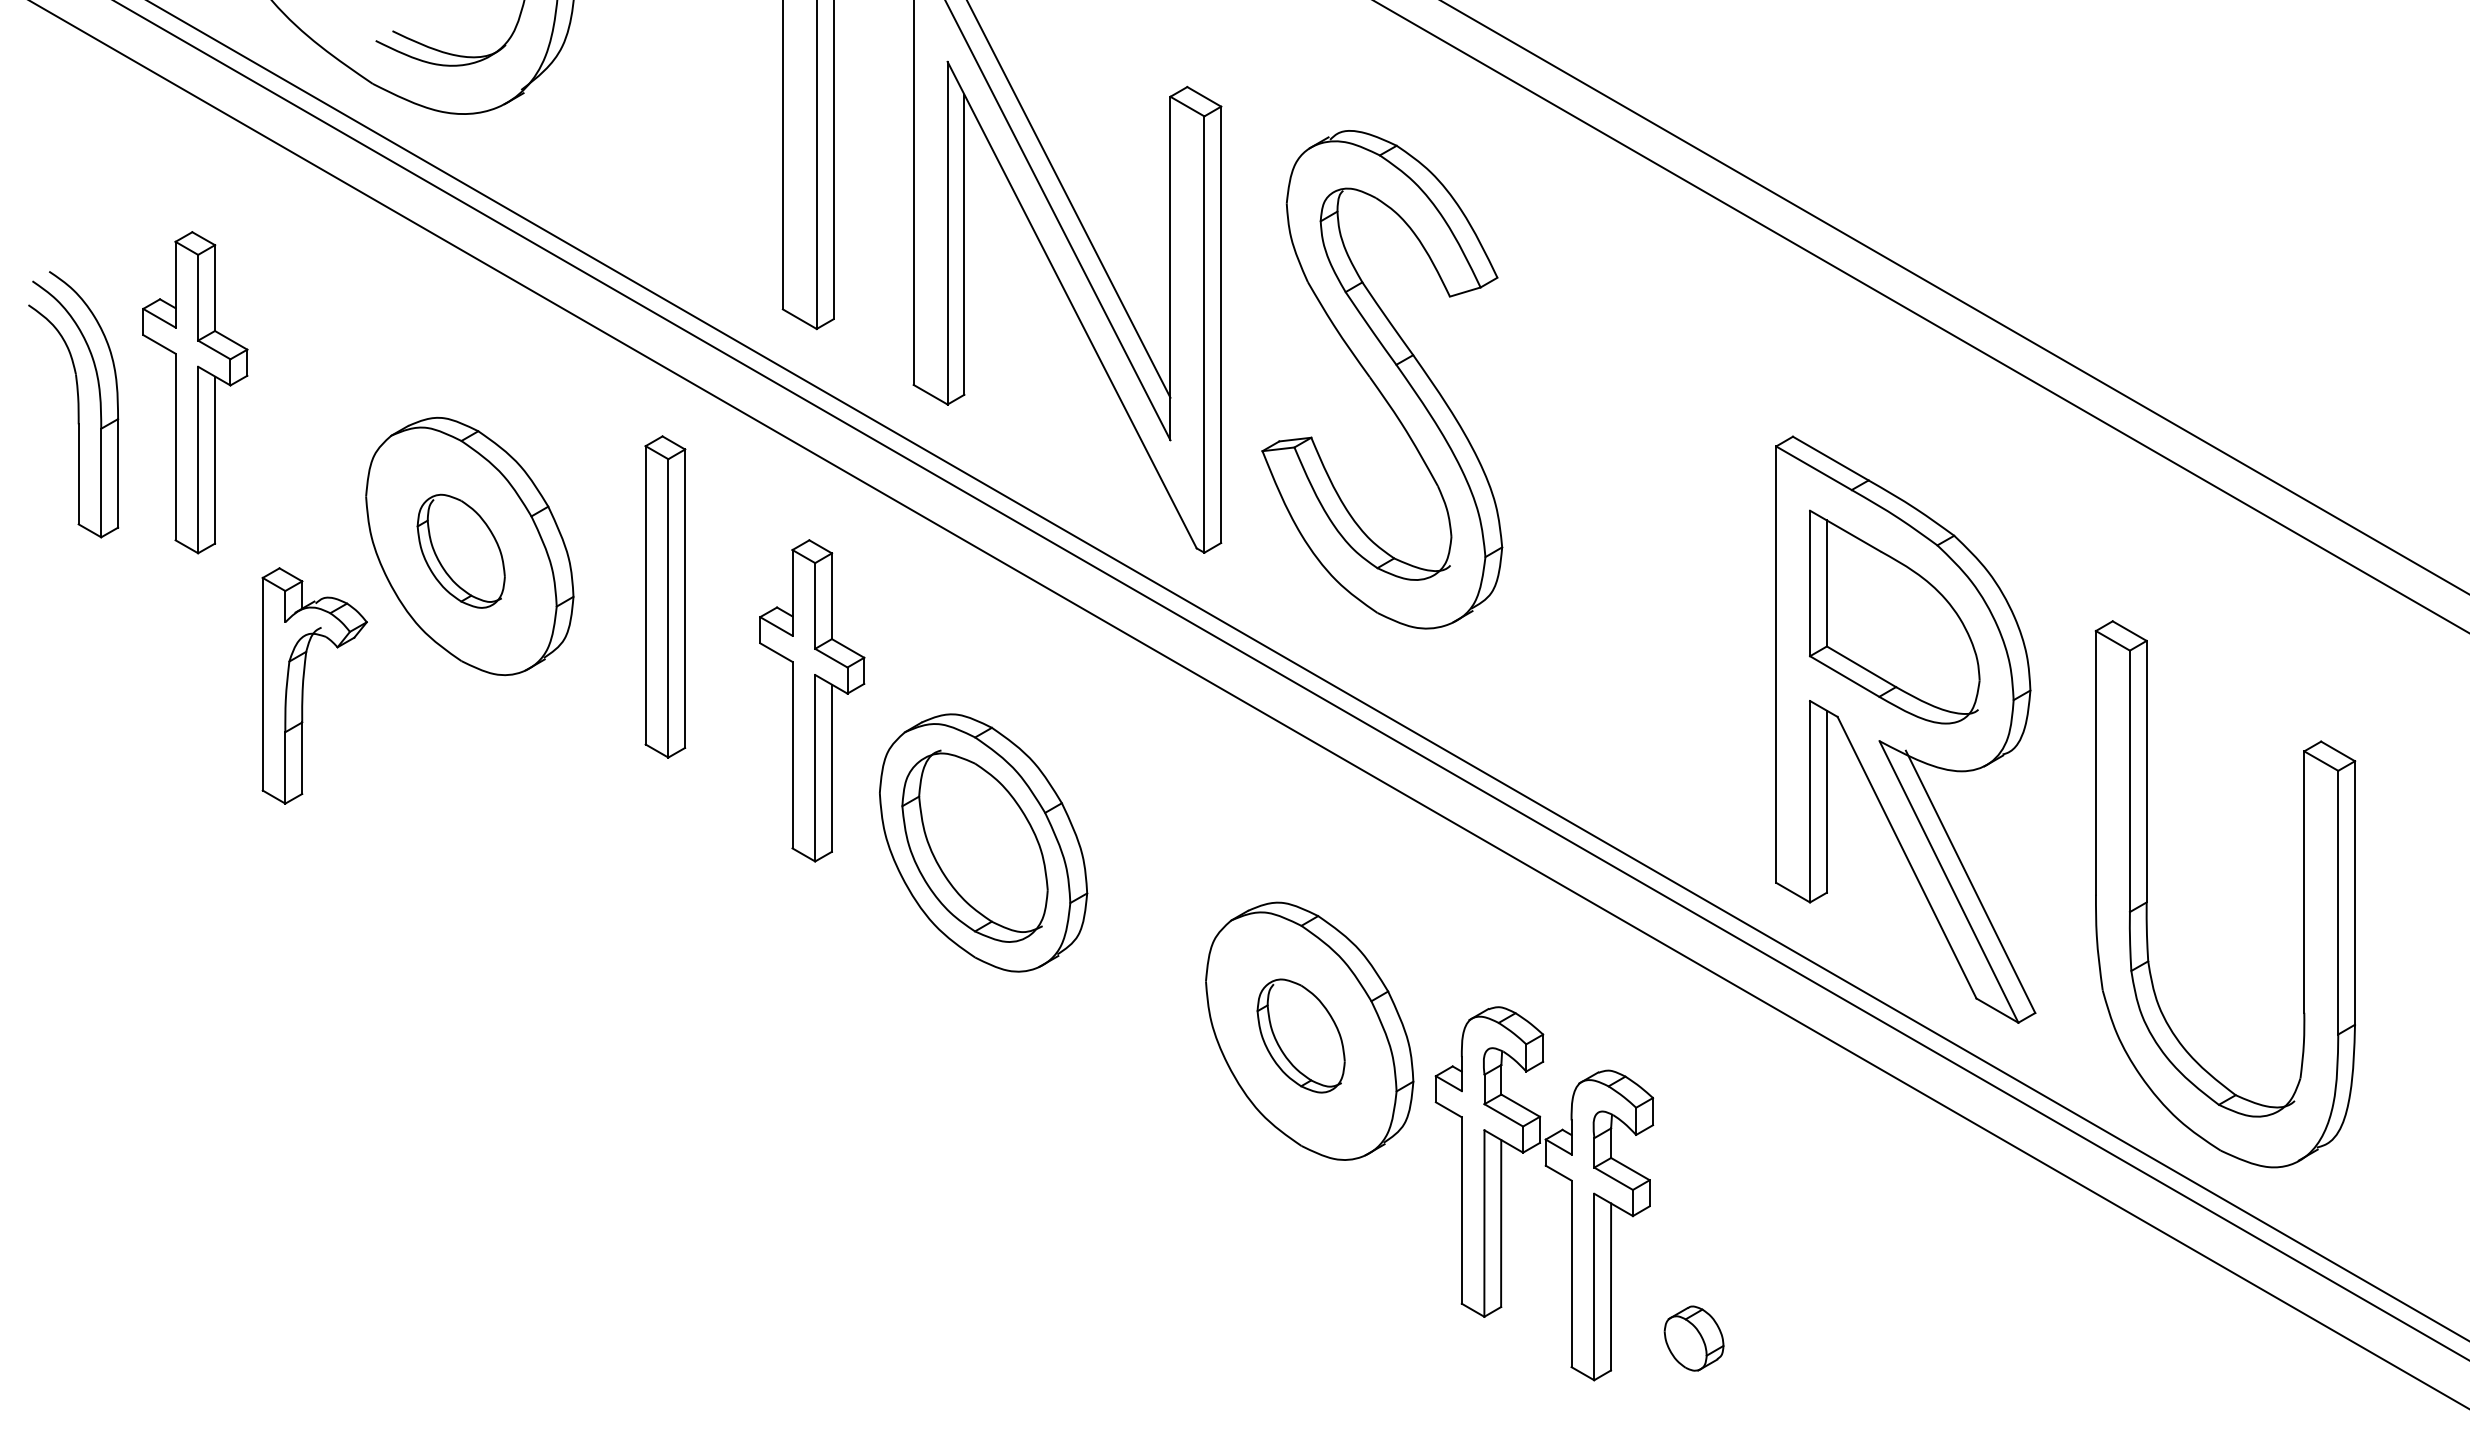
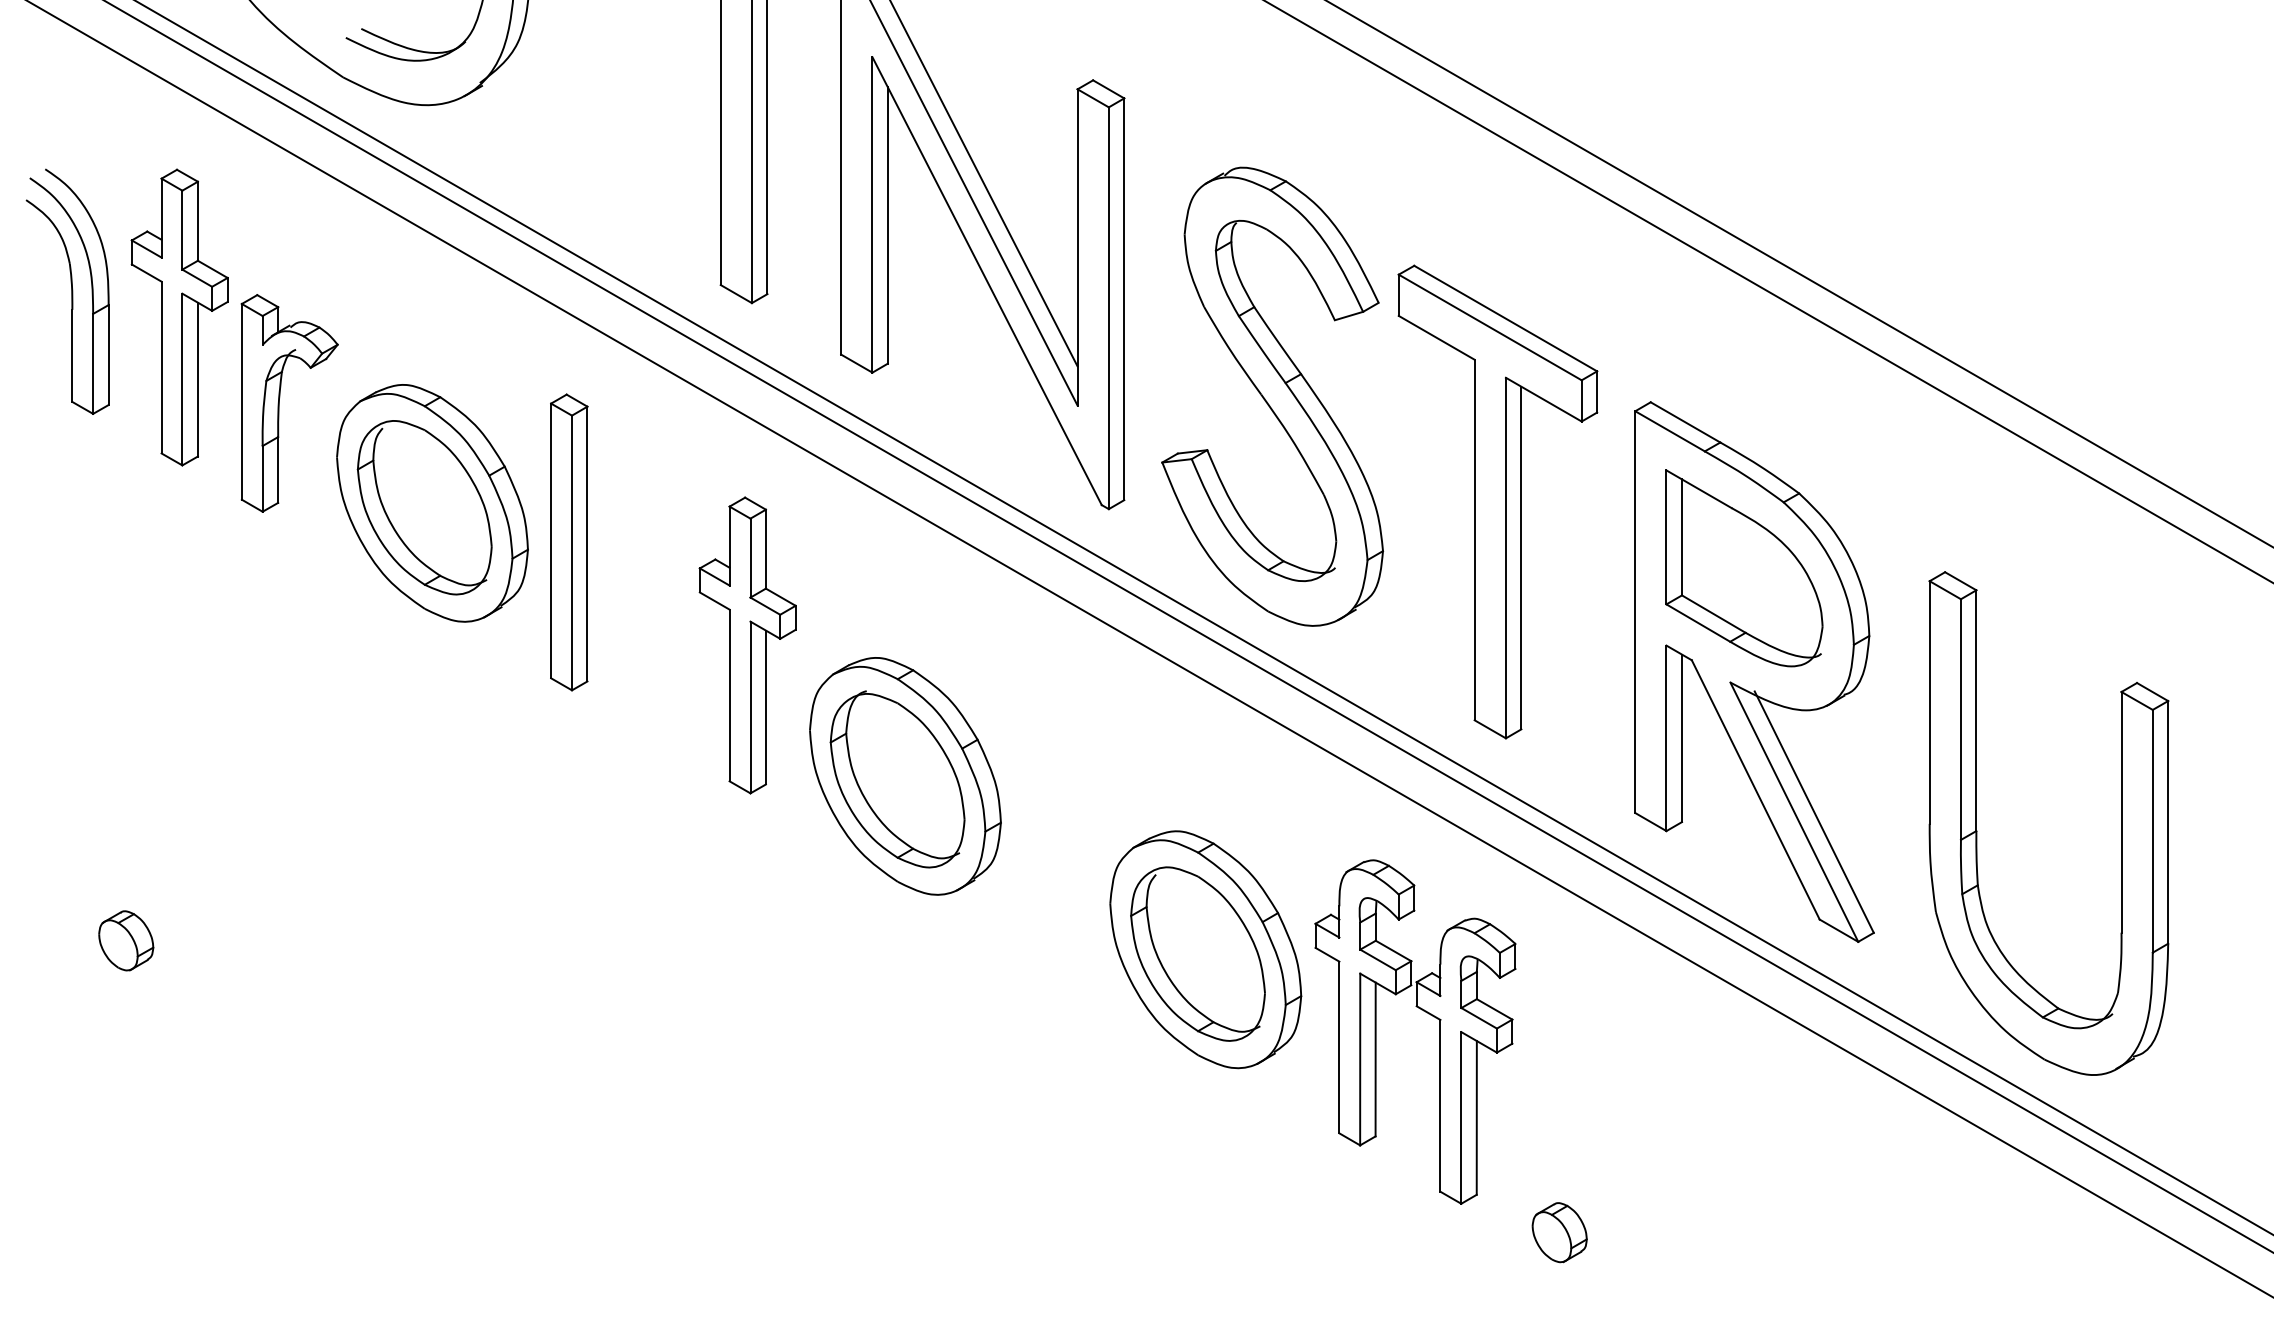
part: (1382, 379) -> (1272, 396), moved
part: (195, 392) -> (179, 317), moved
part: (73, 404) -> (67, 291), moved
part: (1626, 544) -> (1497, 501), added
part: (460, 551) -> (423, 507), size x1.67
part: (665, 596) -> (569, 542), moved
part: (303, 685) -> (279, 403), moved
part: (136, 1021) -> (125, 940), added
part: (1300, 1035) -> (1197, 953), size x1.67
part: (1558, 1174) -> (1428, 1014), moved

